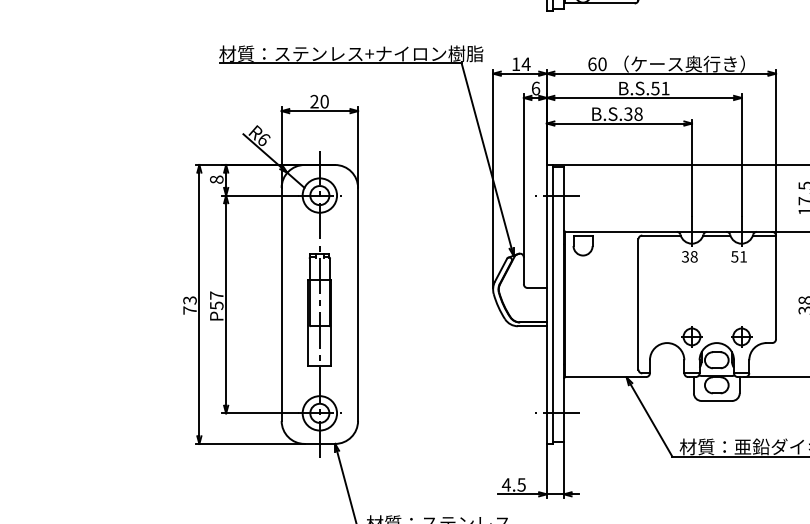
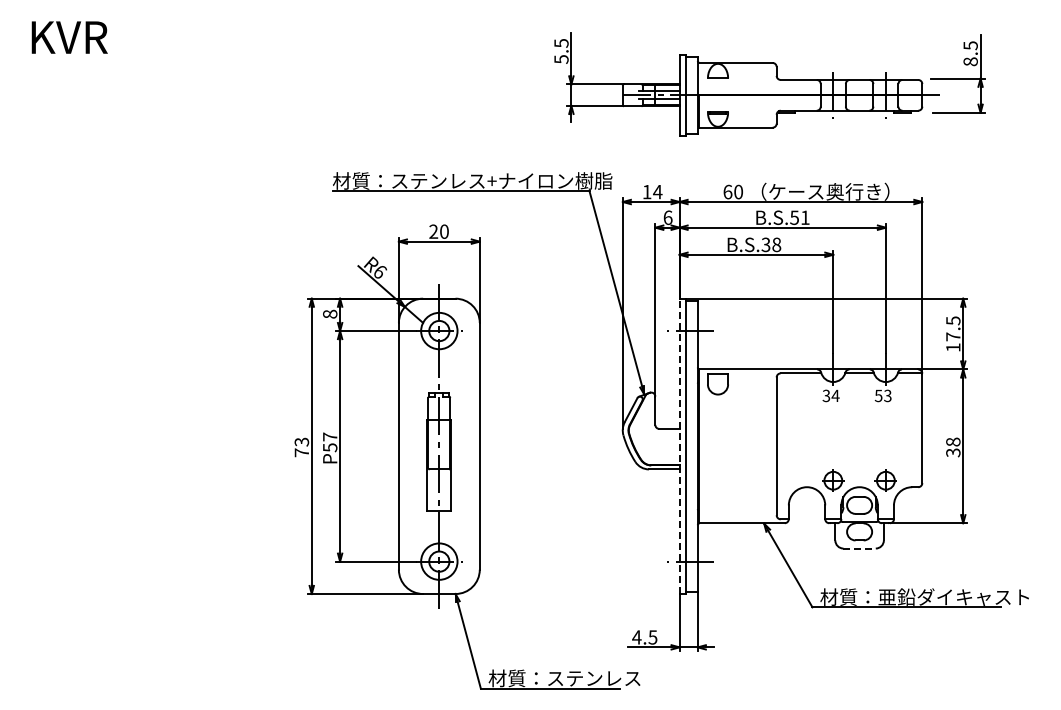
text: (694, 256) -> (835, 395), 38 -> 34
text: (743, 256) -> (887, 395), 51 -> 53
line: (546, 304) -> (679, 446), solid -> dashed
line: (717, 400) -> (860, 548), solid -> dashed

